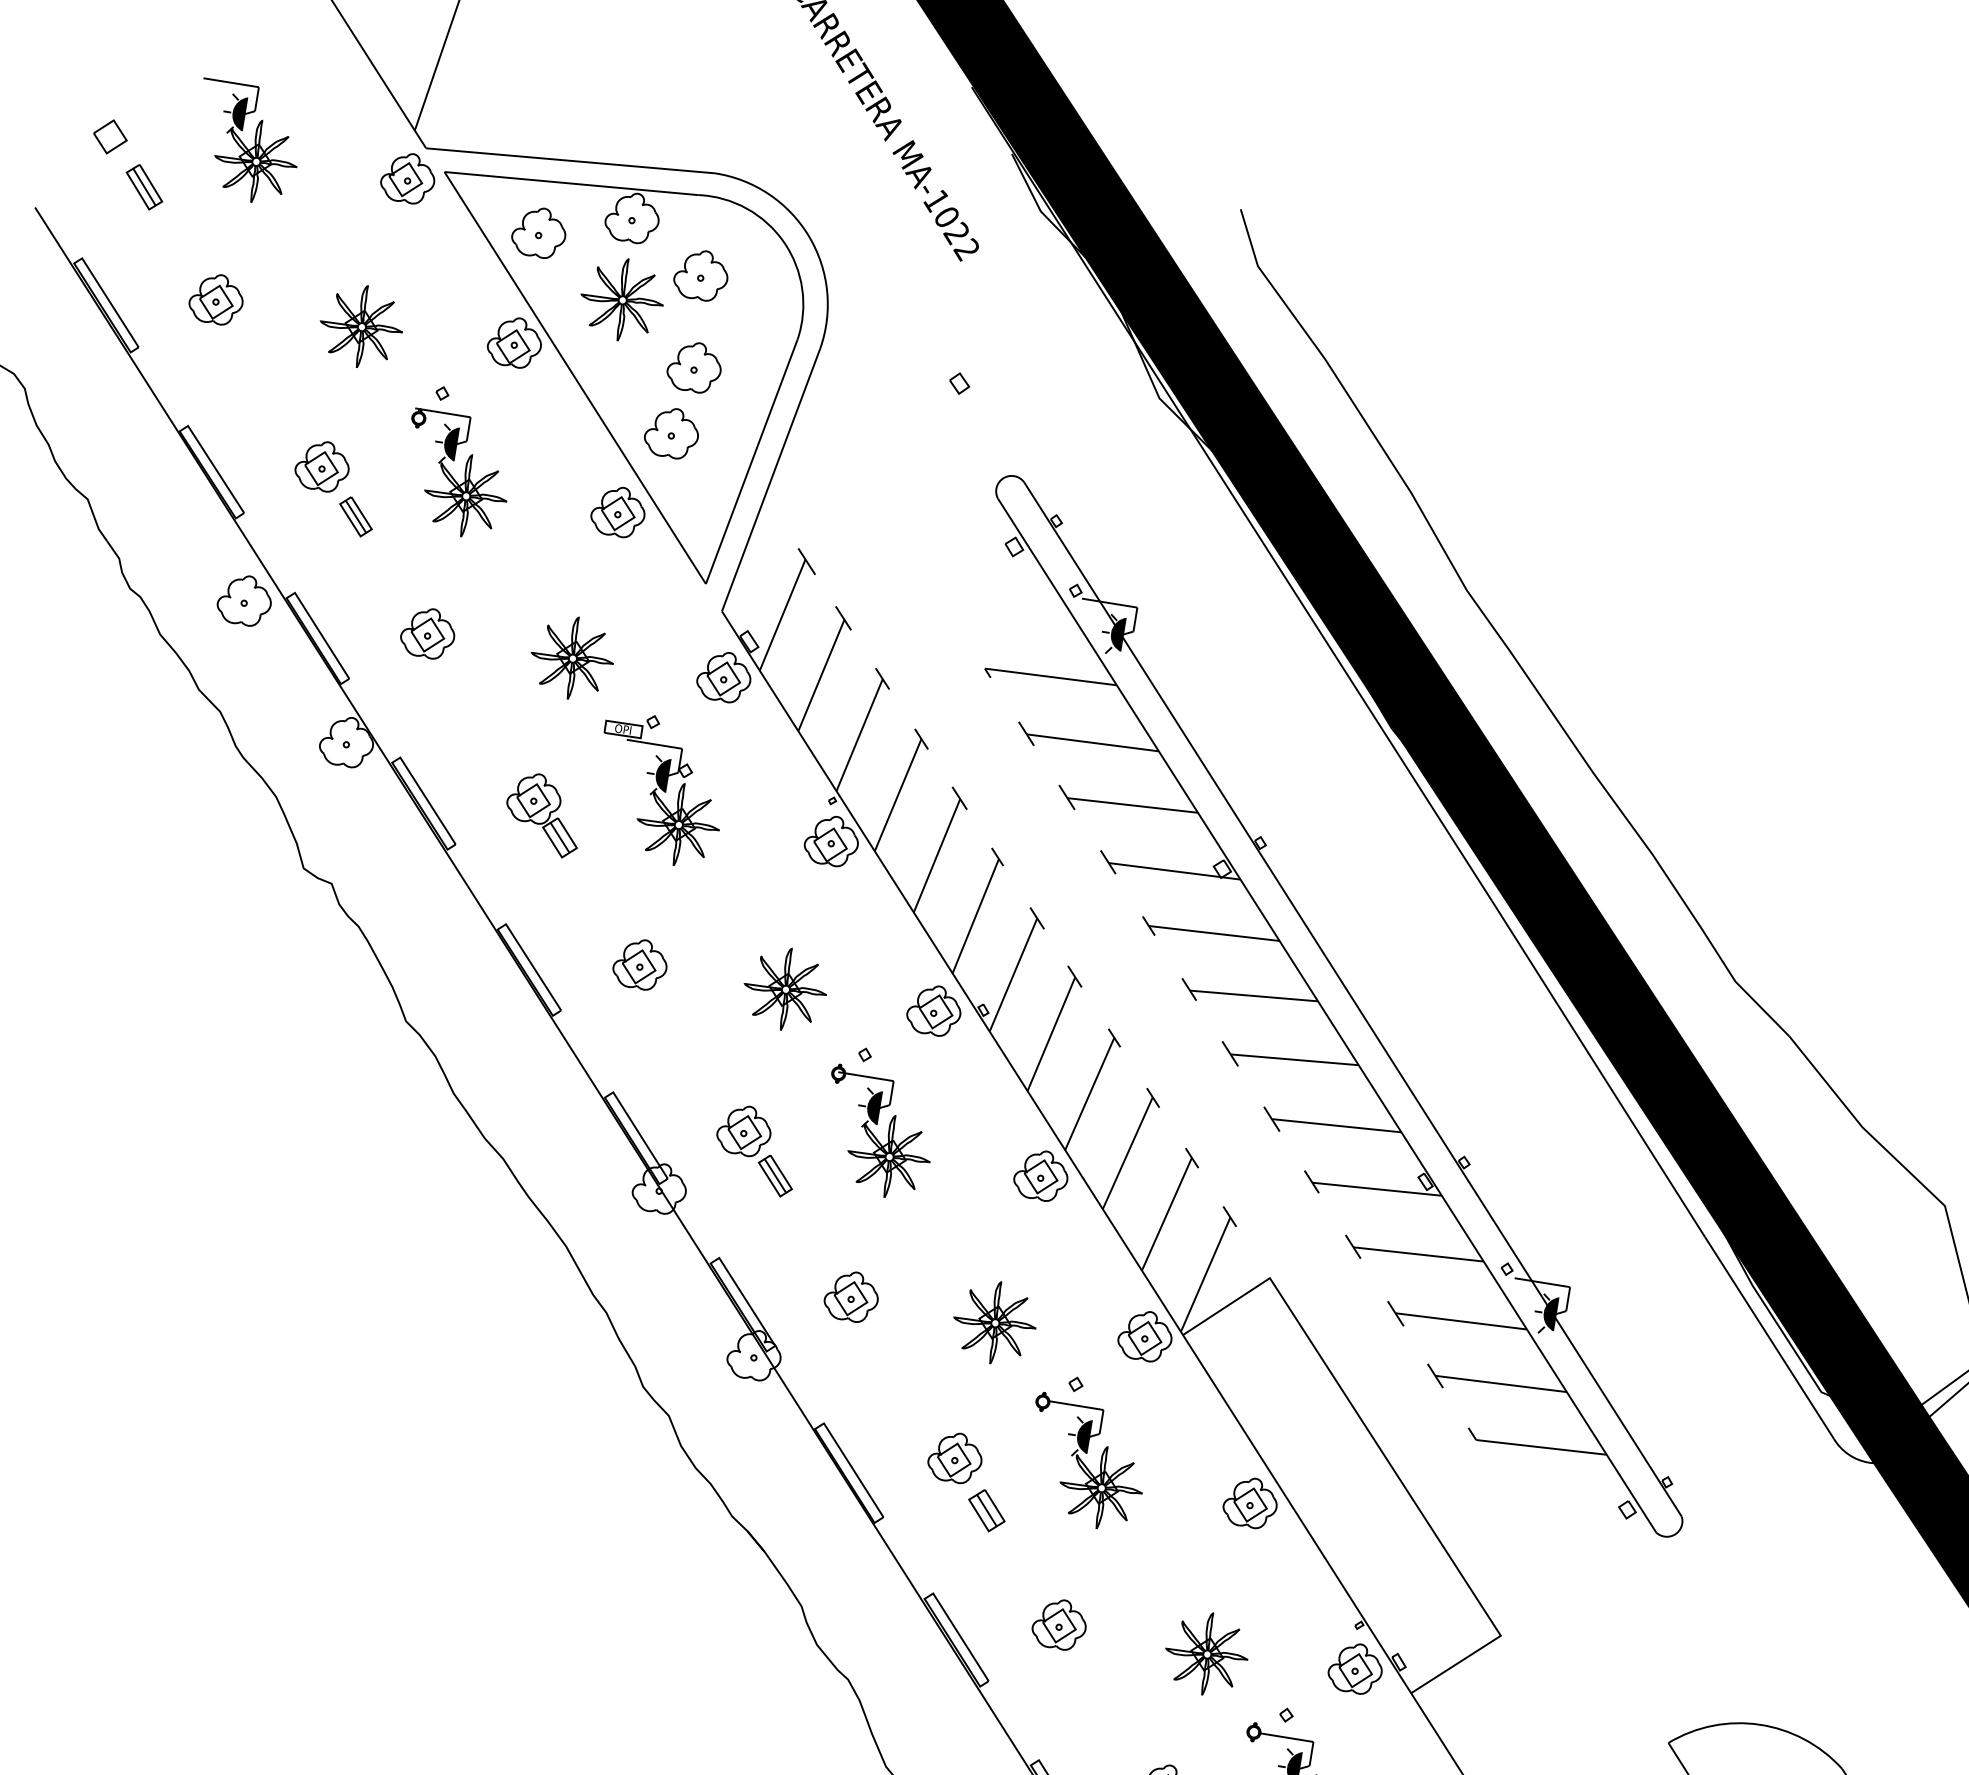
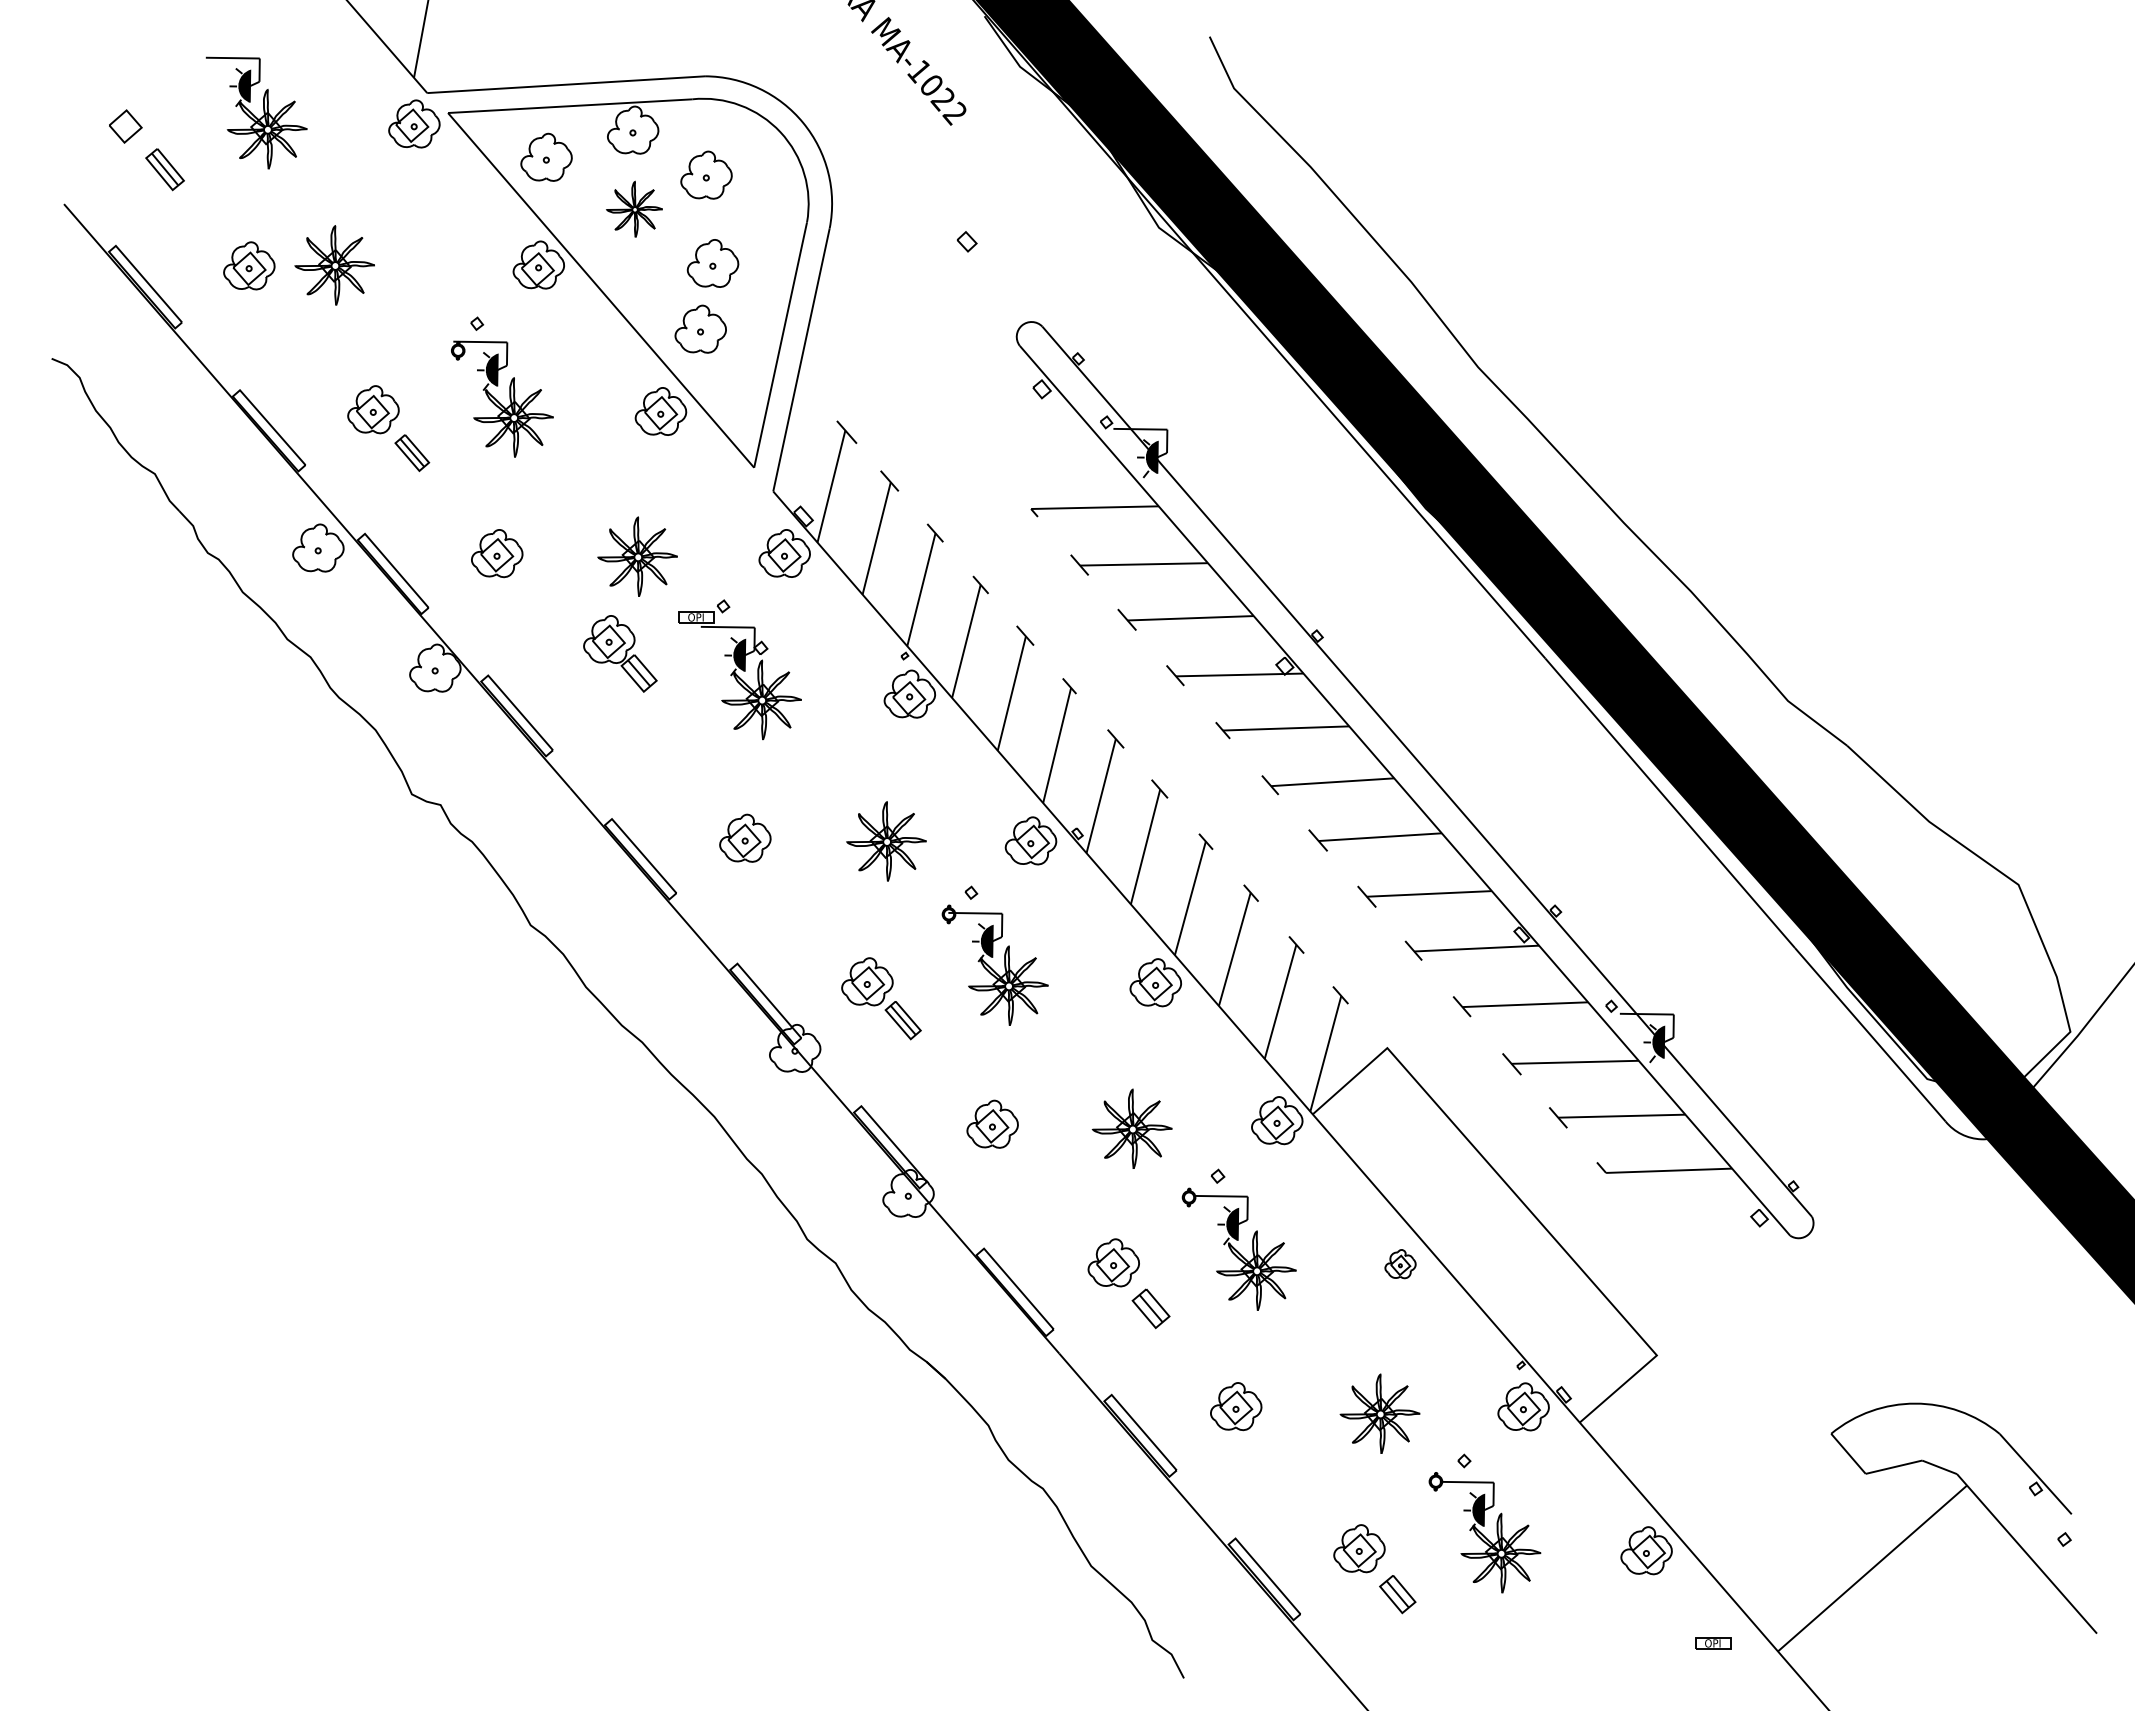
part: (621, 299) -> (634, 209), size x0.7
part: (361, 326) -> (334, 265), moved
part: (543, 814) -> (620, 653), moved
part: (1250, 1502) -> (1400, 1263), size x0.6

